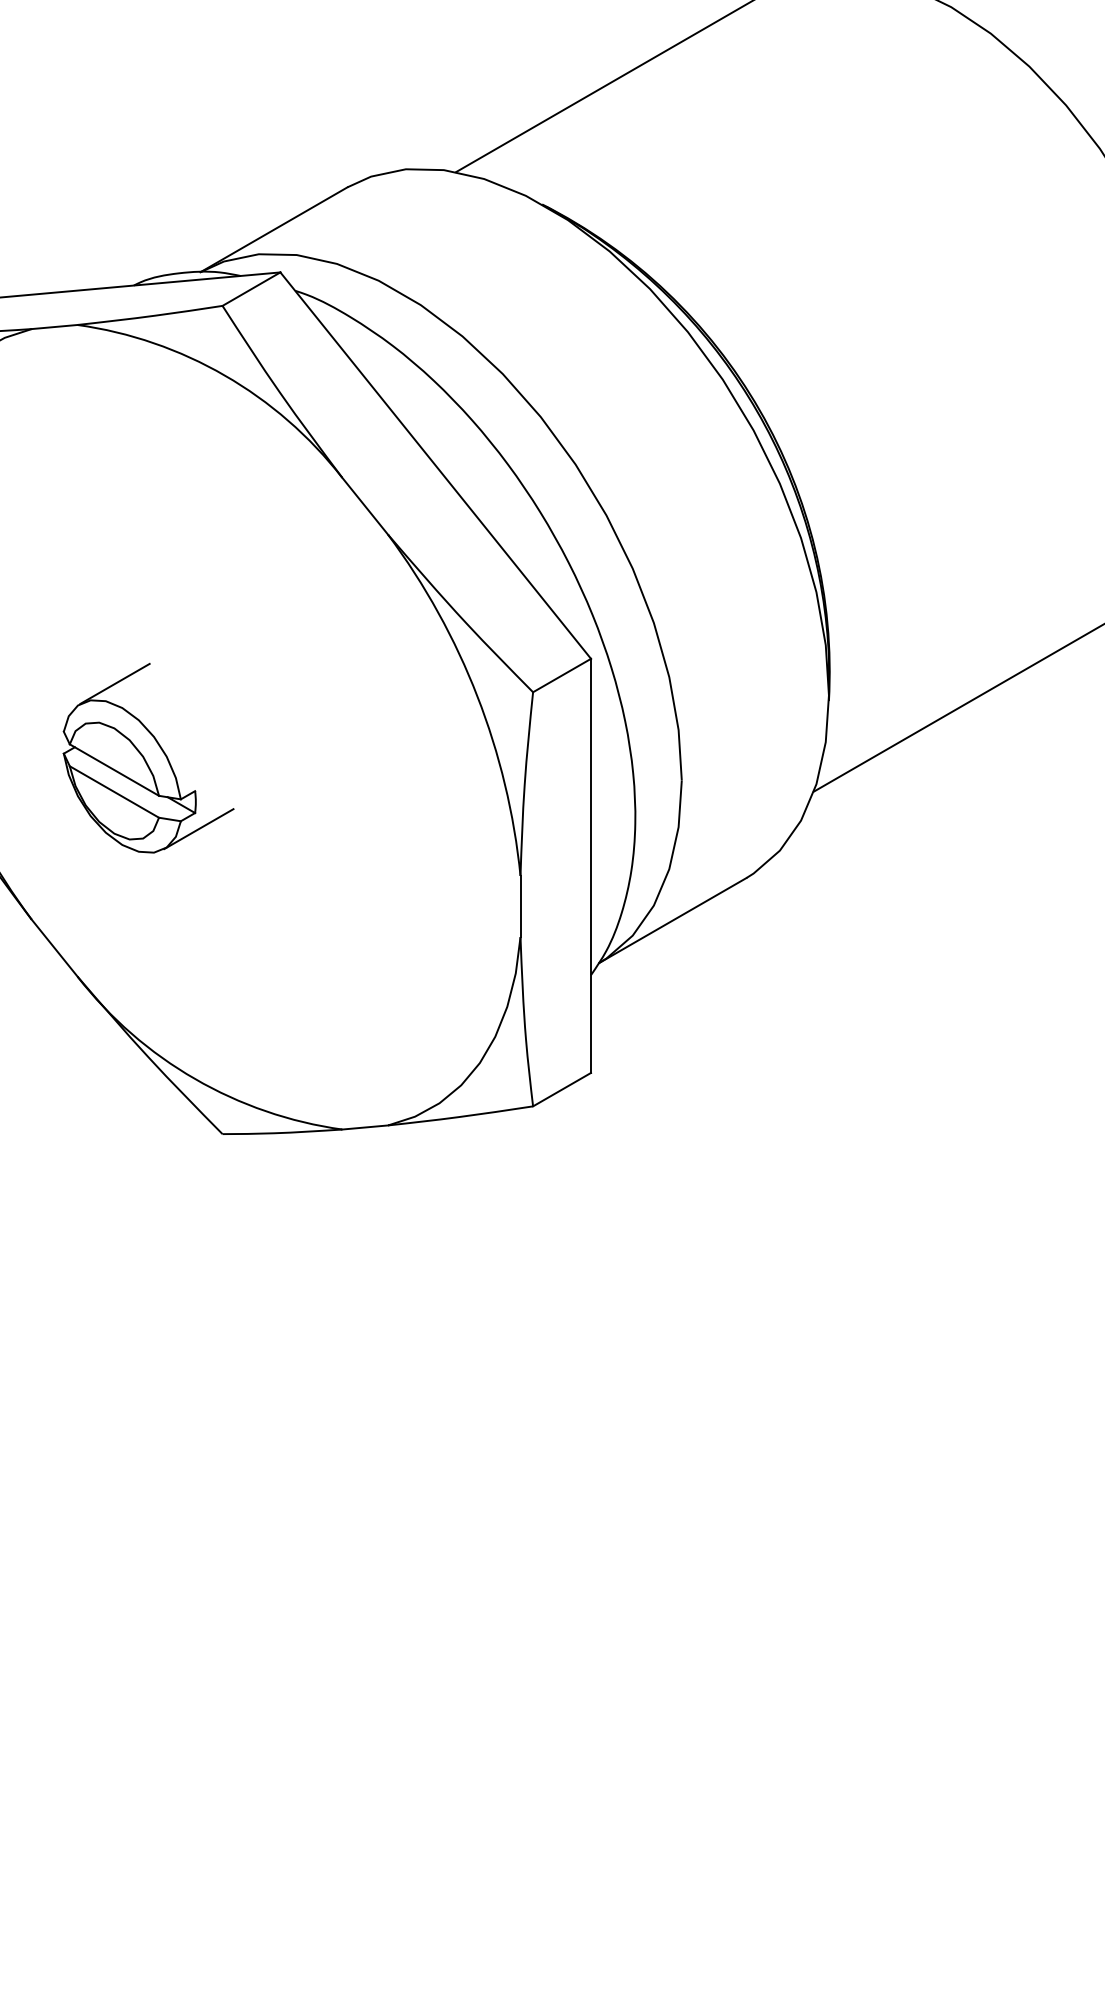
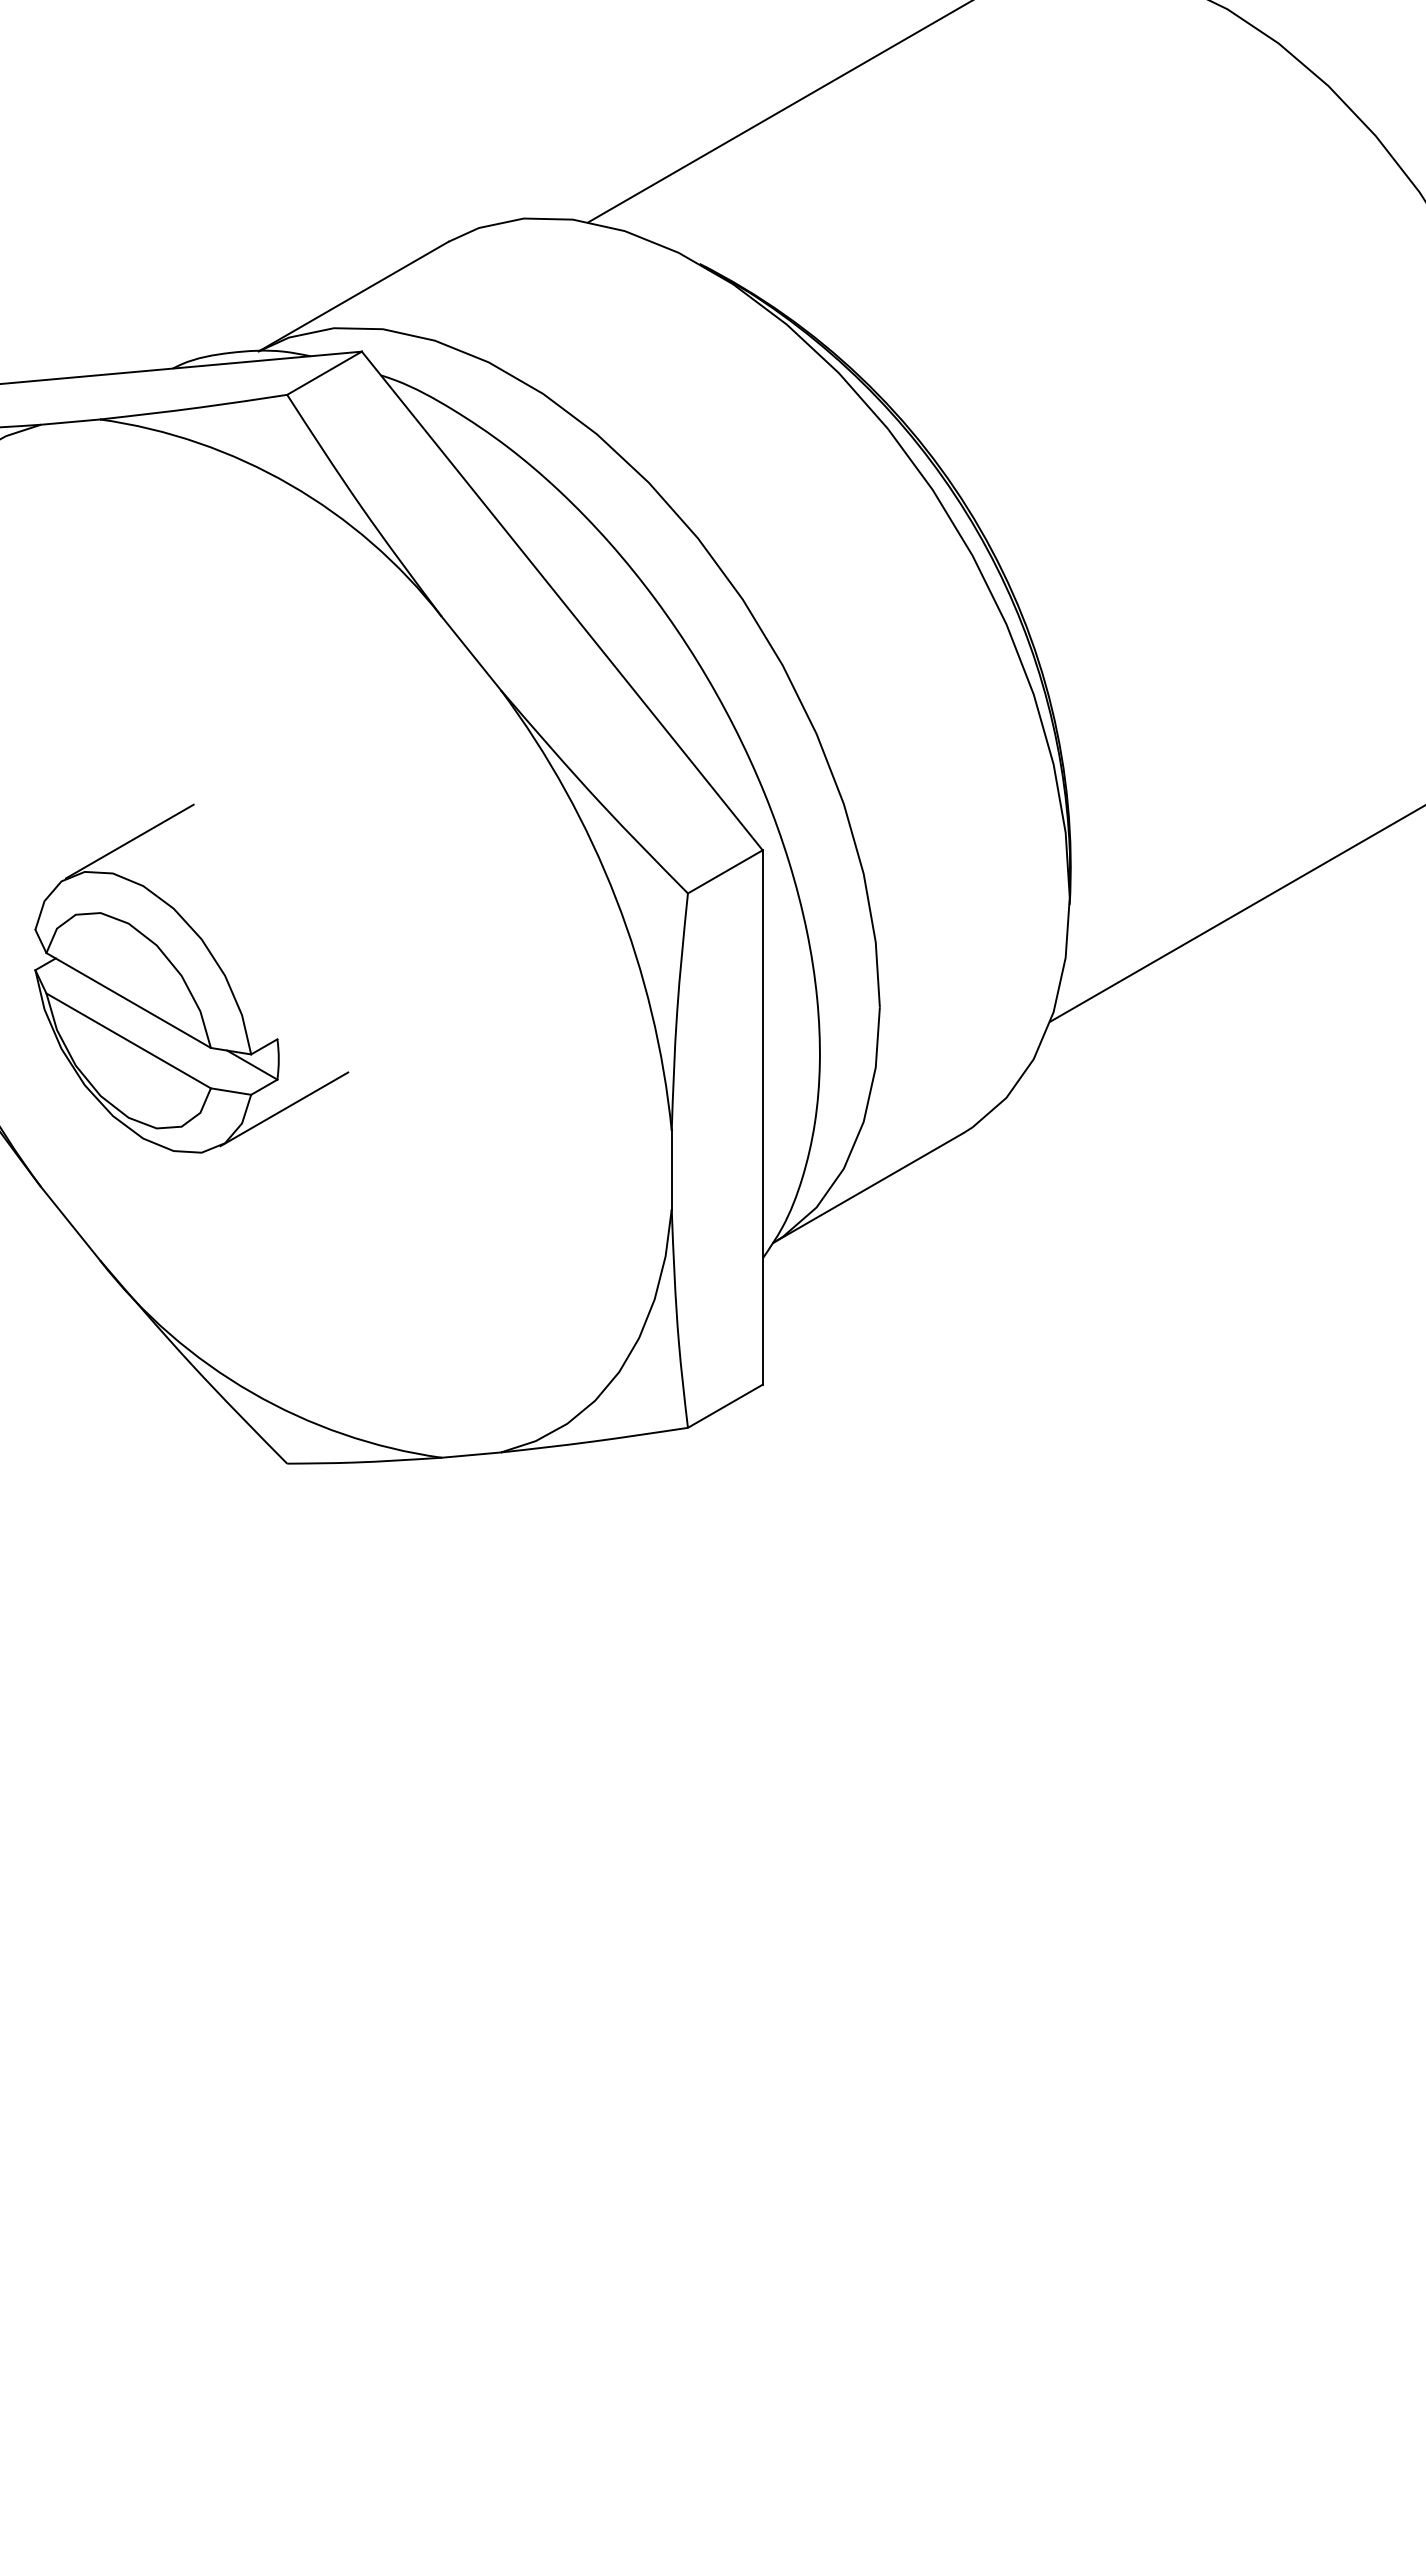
part: (148, 758) -> (191, 978), size x1.43

